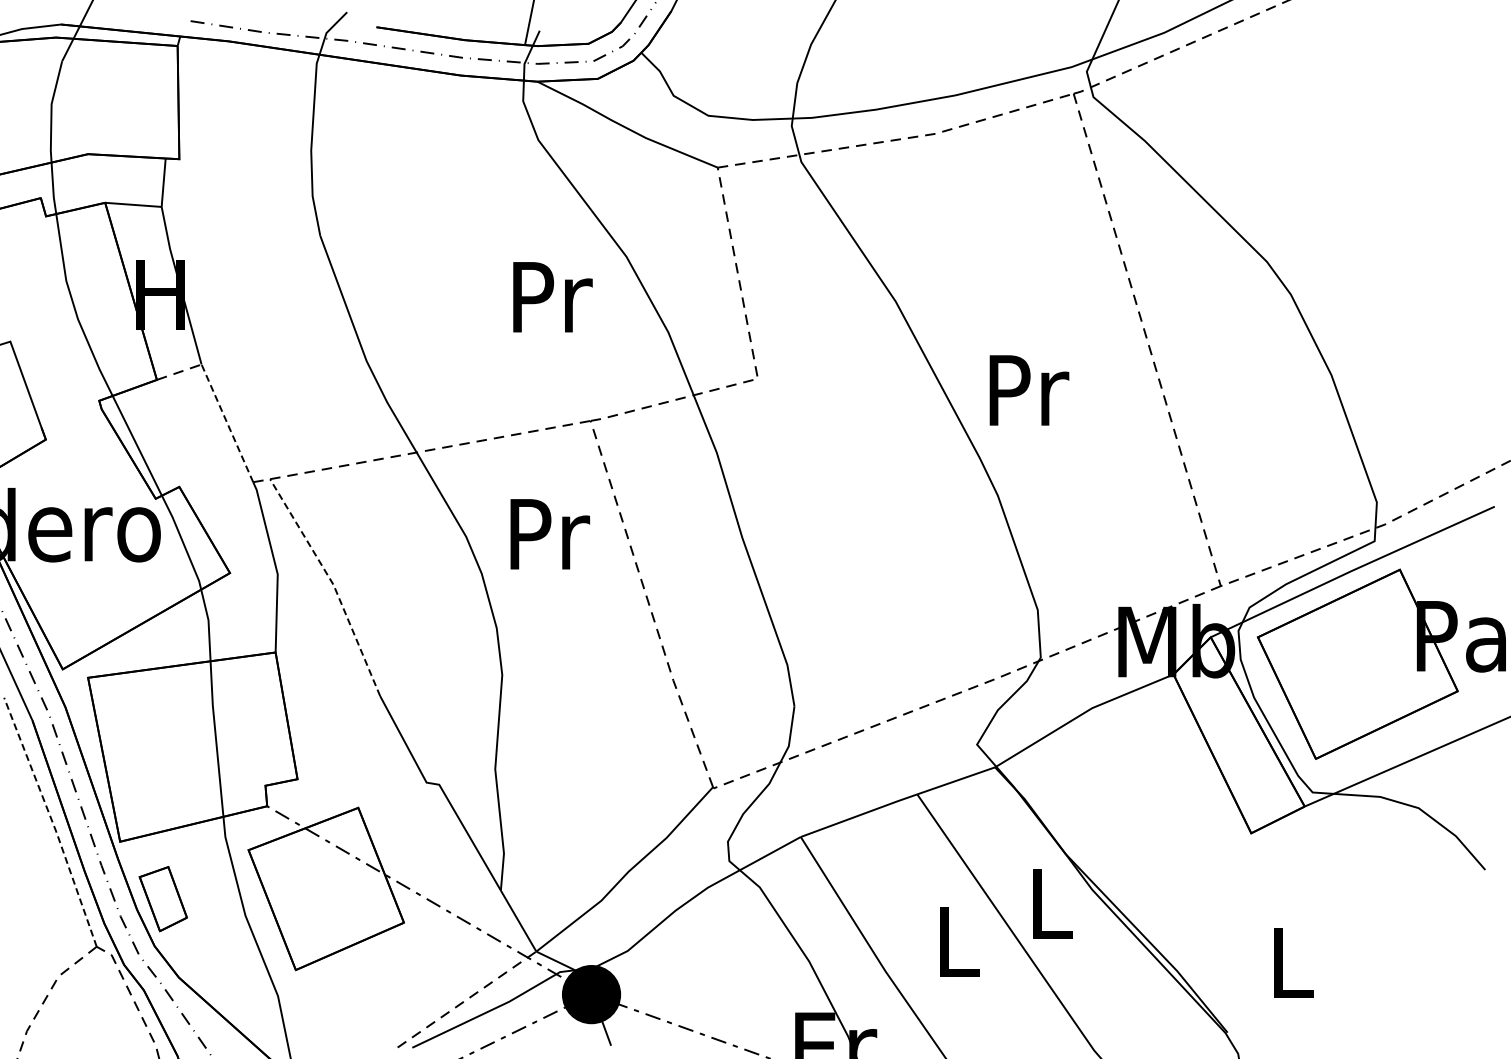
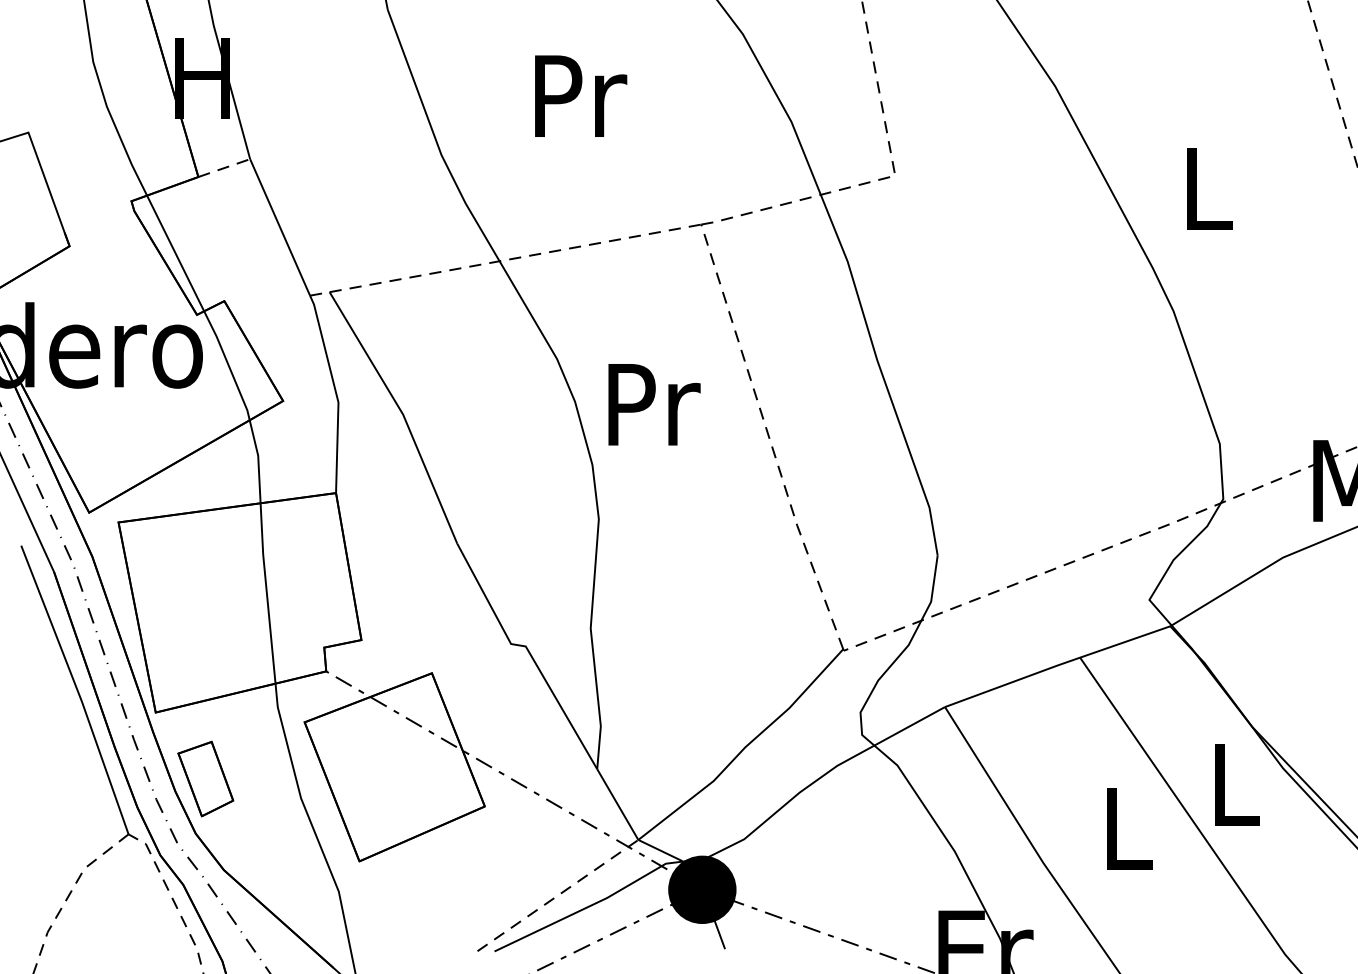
text: (552, 297) -> (580, 96), moved
text: (1029, 390) -> (1210, 189), Pr -> L
line: (227, 422) -> (280, 226), dashed -> solid
text: (550, 534) -> (654, 404), moved
line: (333, 584) -> (403, 414), dashed -> solid
line: (52, 821) -> (77, 689), dashed -> solid

